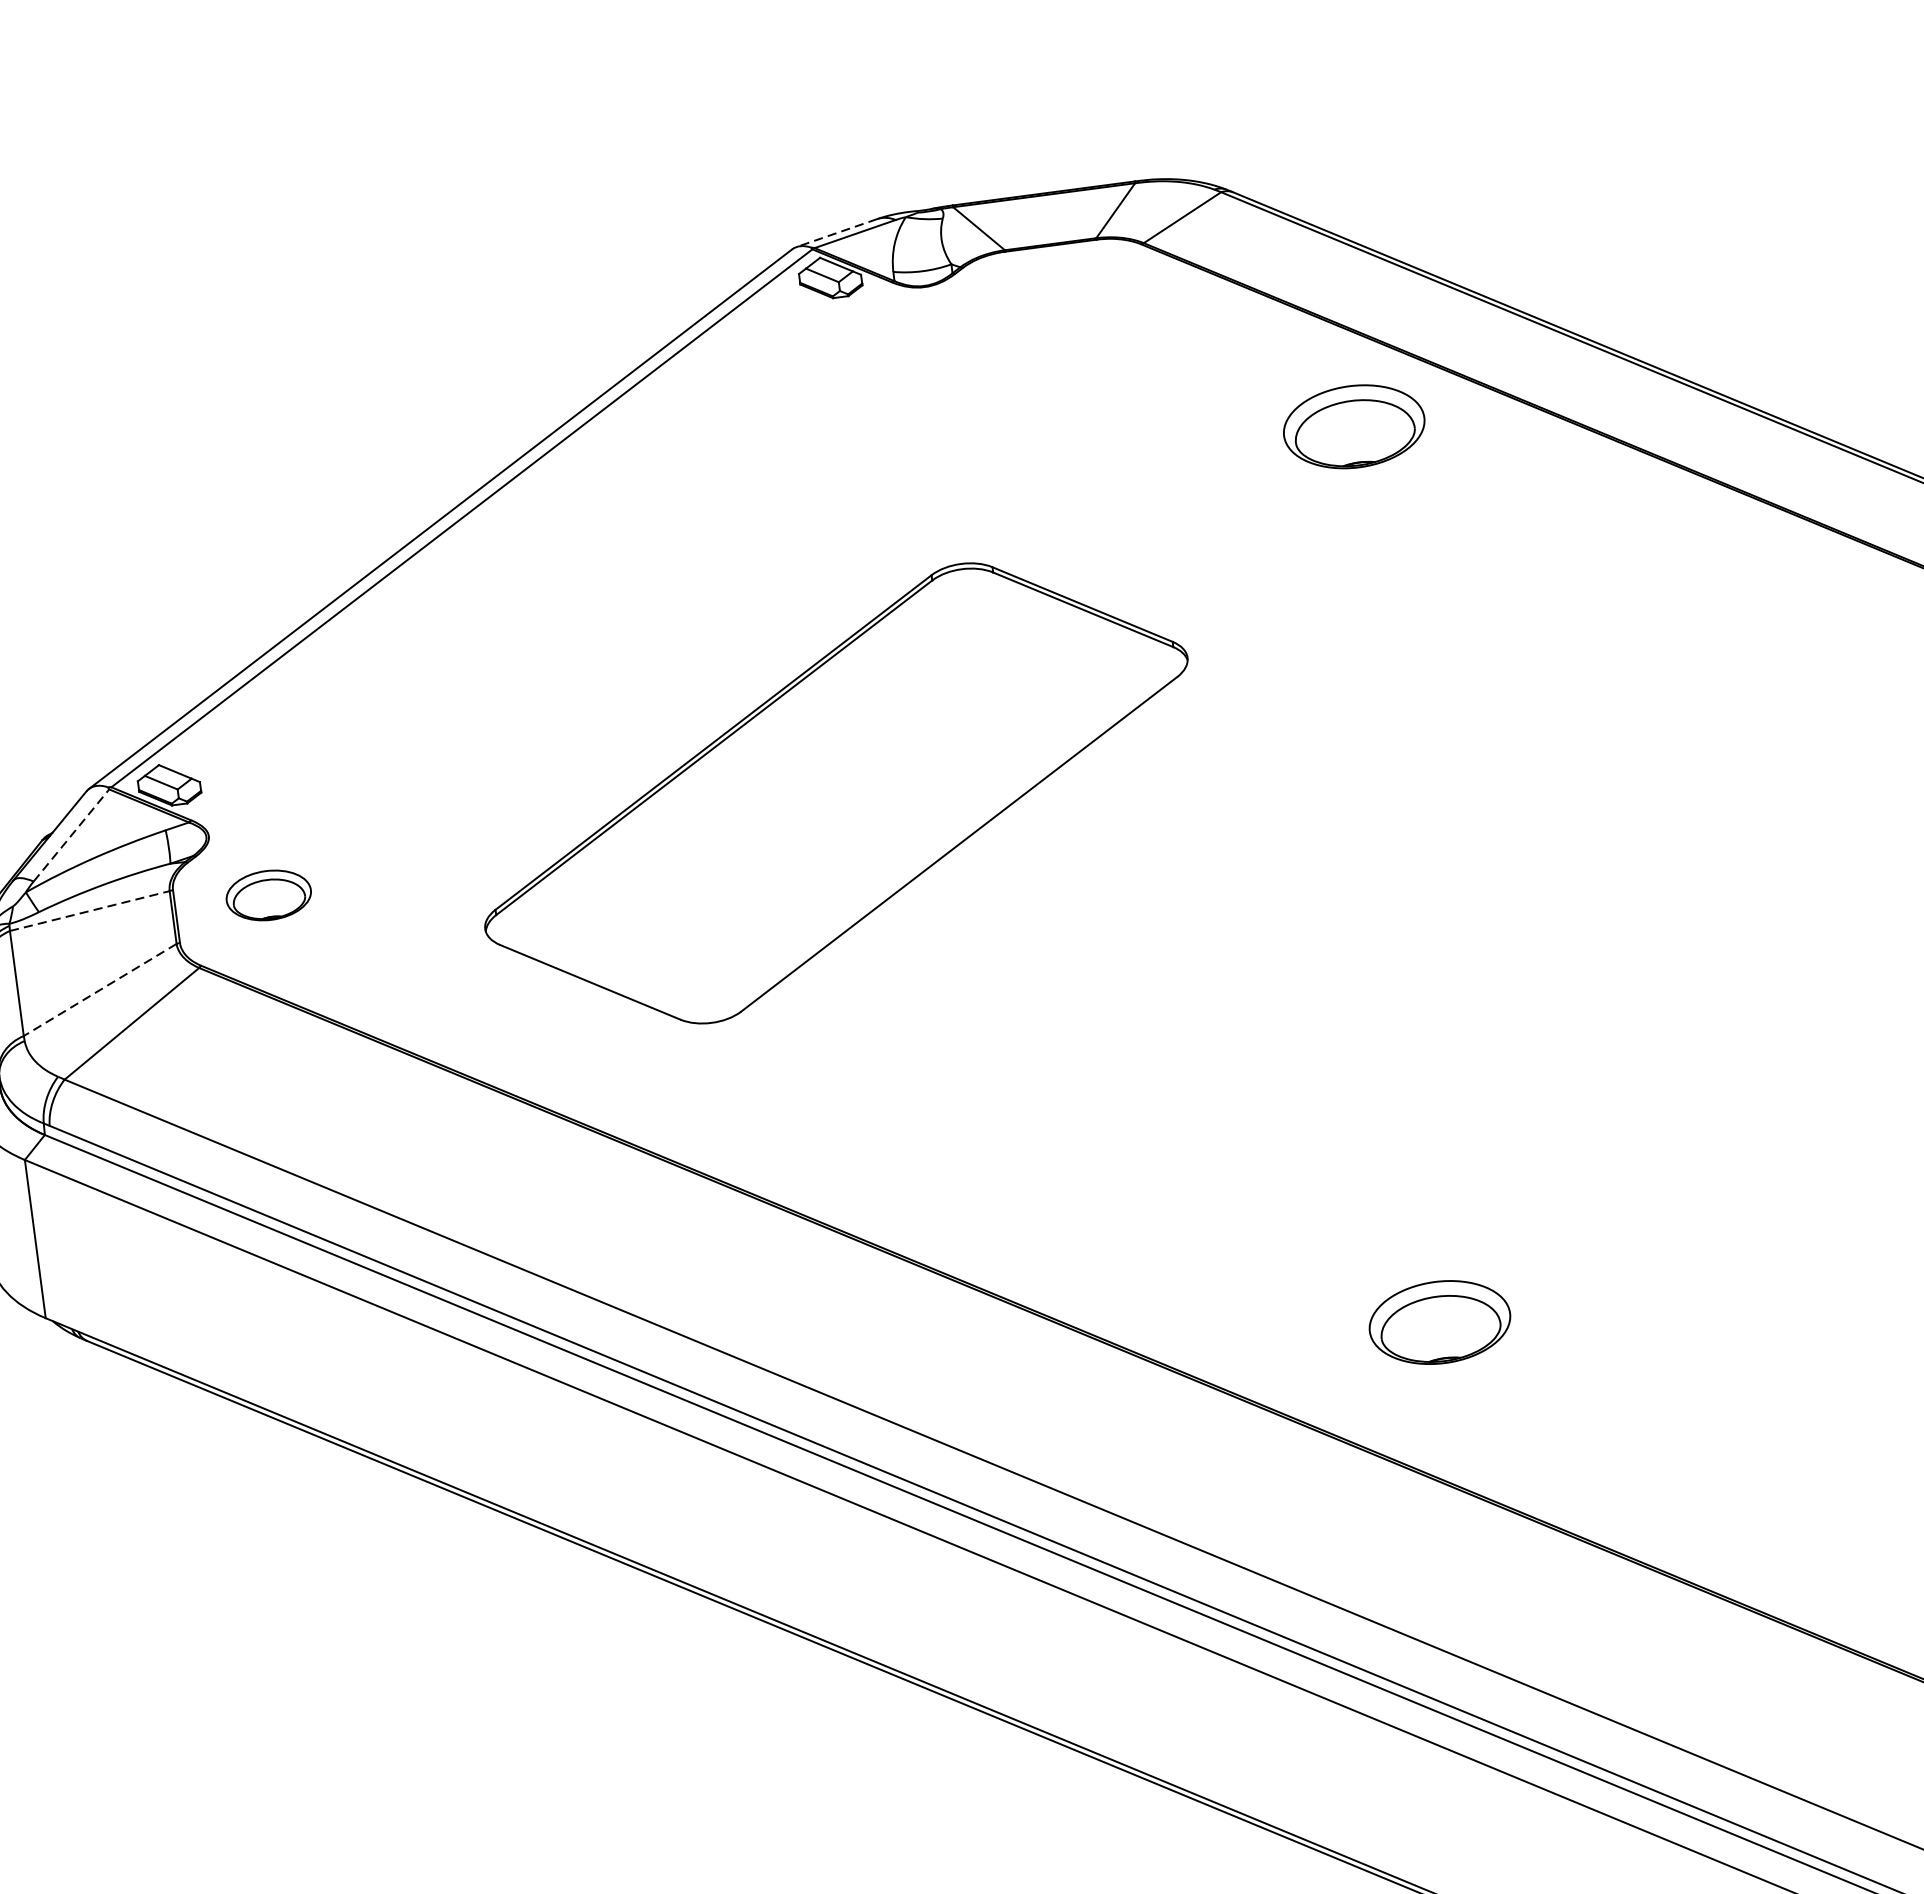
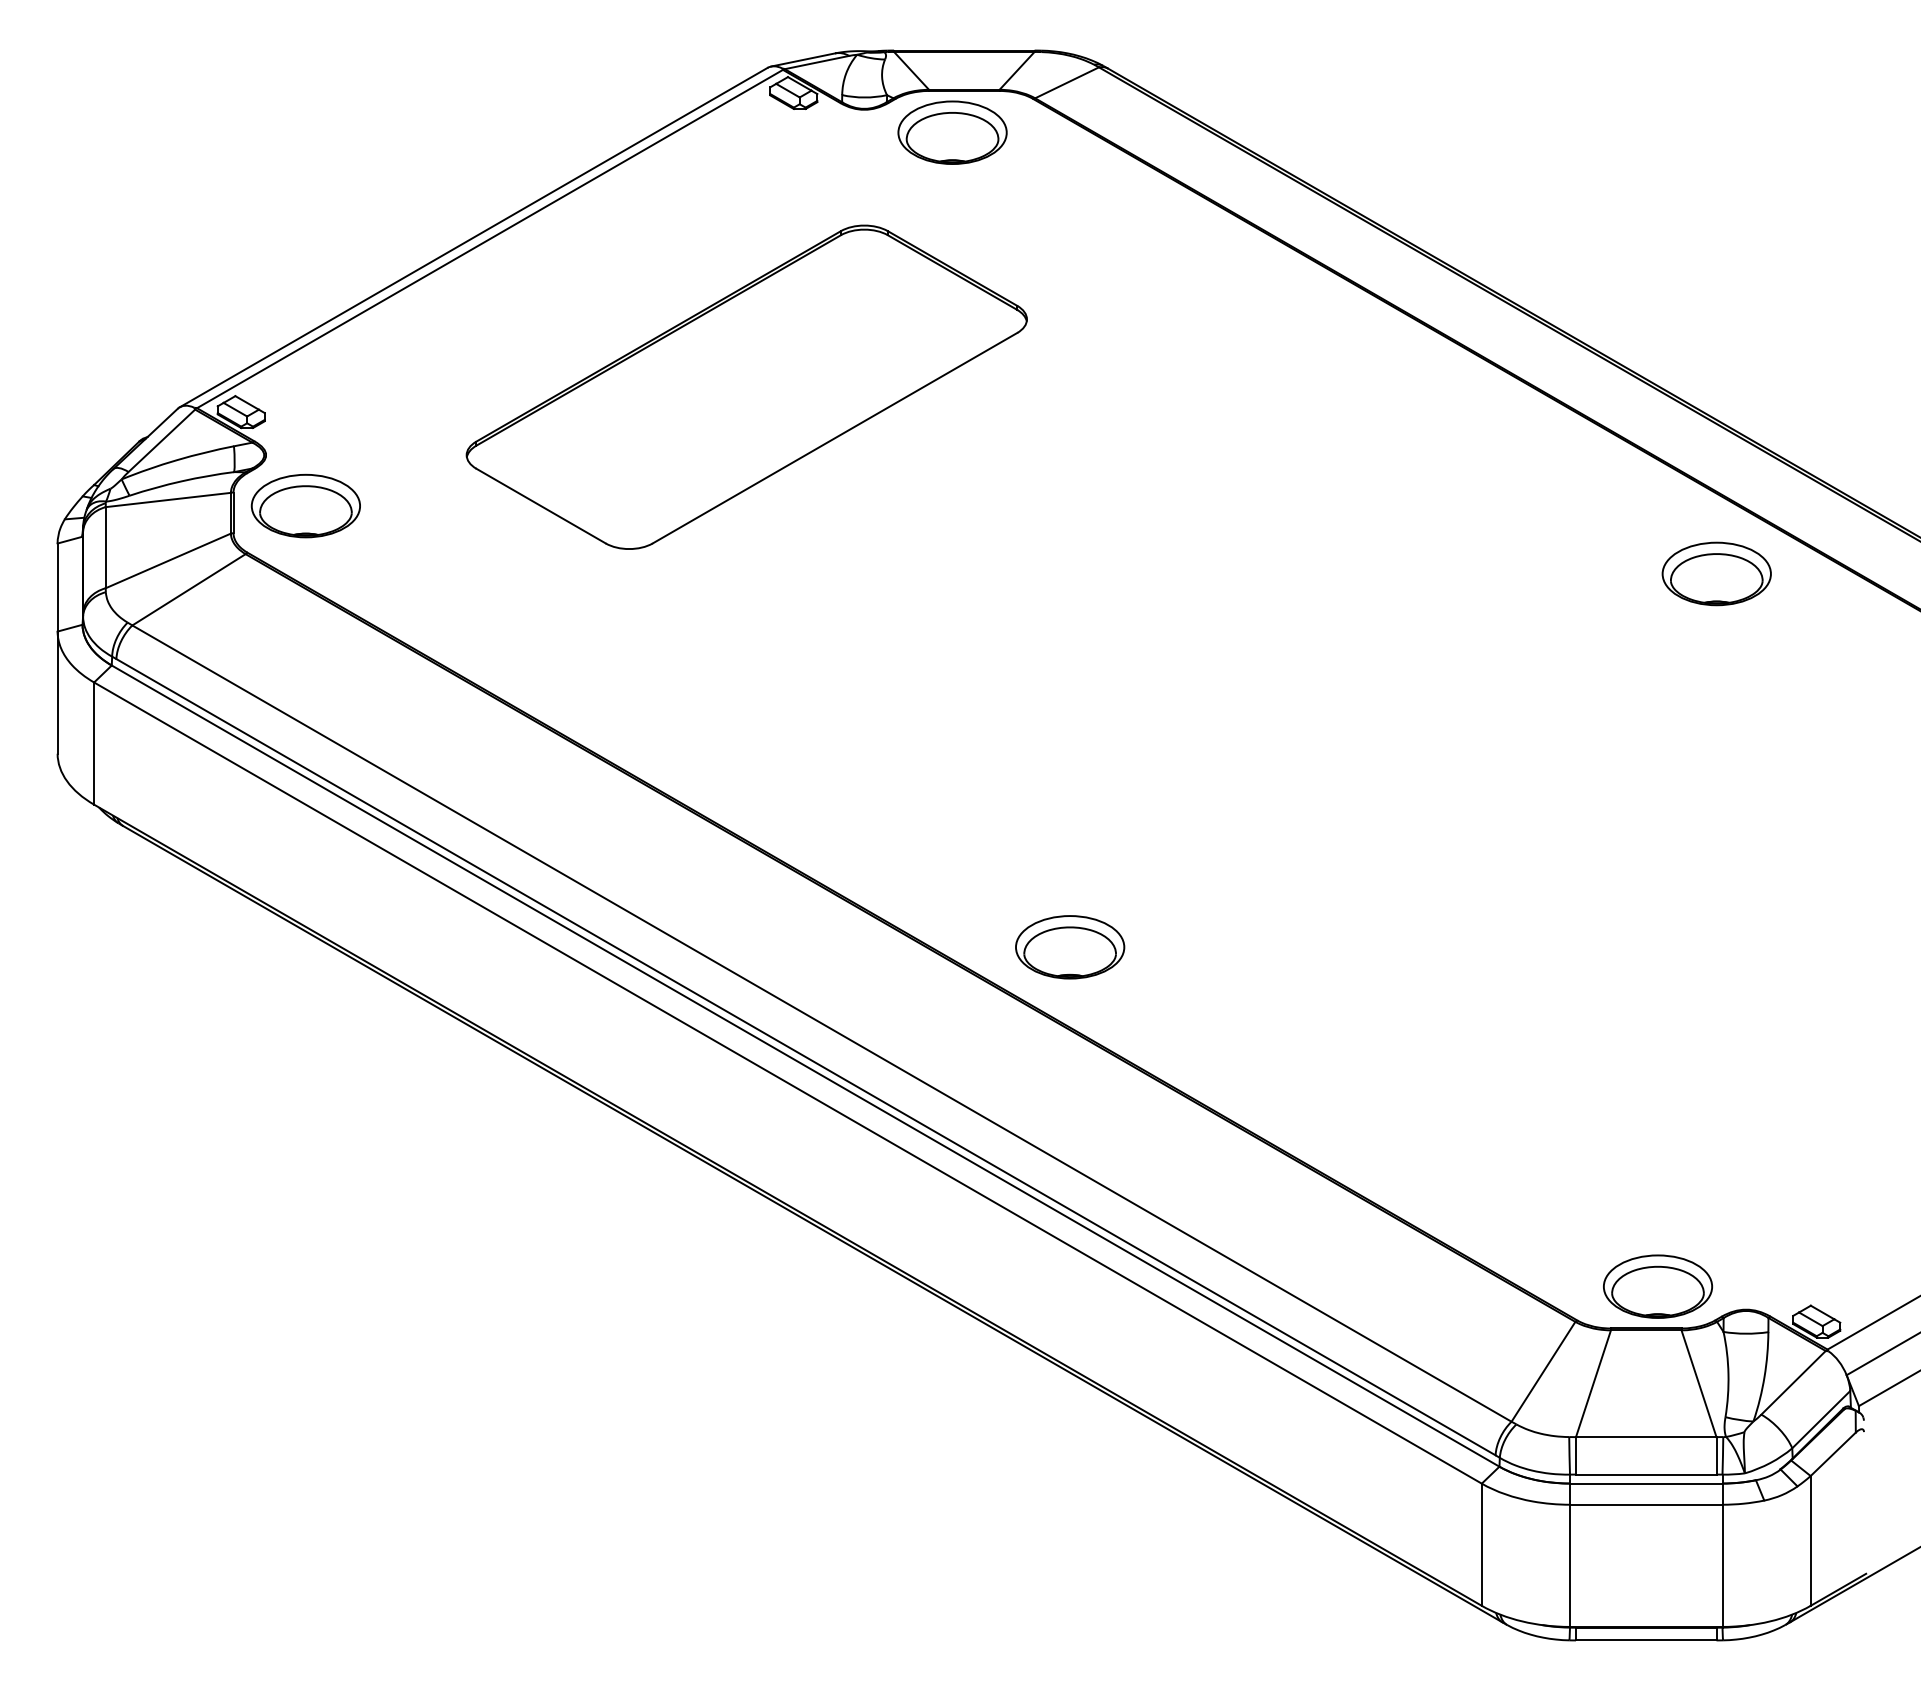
line: (837, 232) -> (803, 59), dashed -> solid
part: (1354, 426) -> (952, 132), moved
part: (835, 792) -> (746, 386), moved
line: (70, 835) -> (161, 440), dashed -> solid
part: (268, 894) -> (305, 505), size x1.67
line: (89, 910) -> (168, 499), dashed -> solid
line: (99, 990) -> (167, 561), dashed -> solid
part: (1440, 1322) -> (1070, 947), moved

